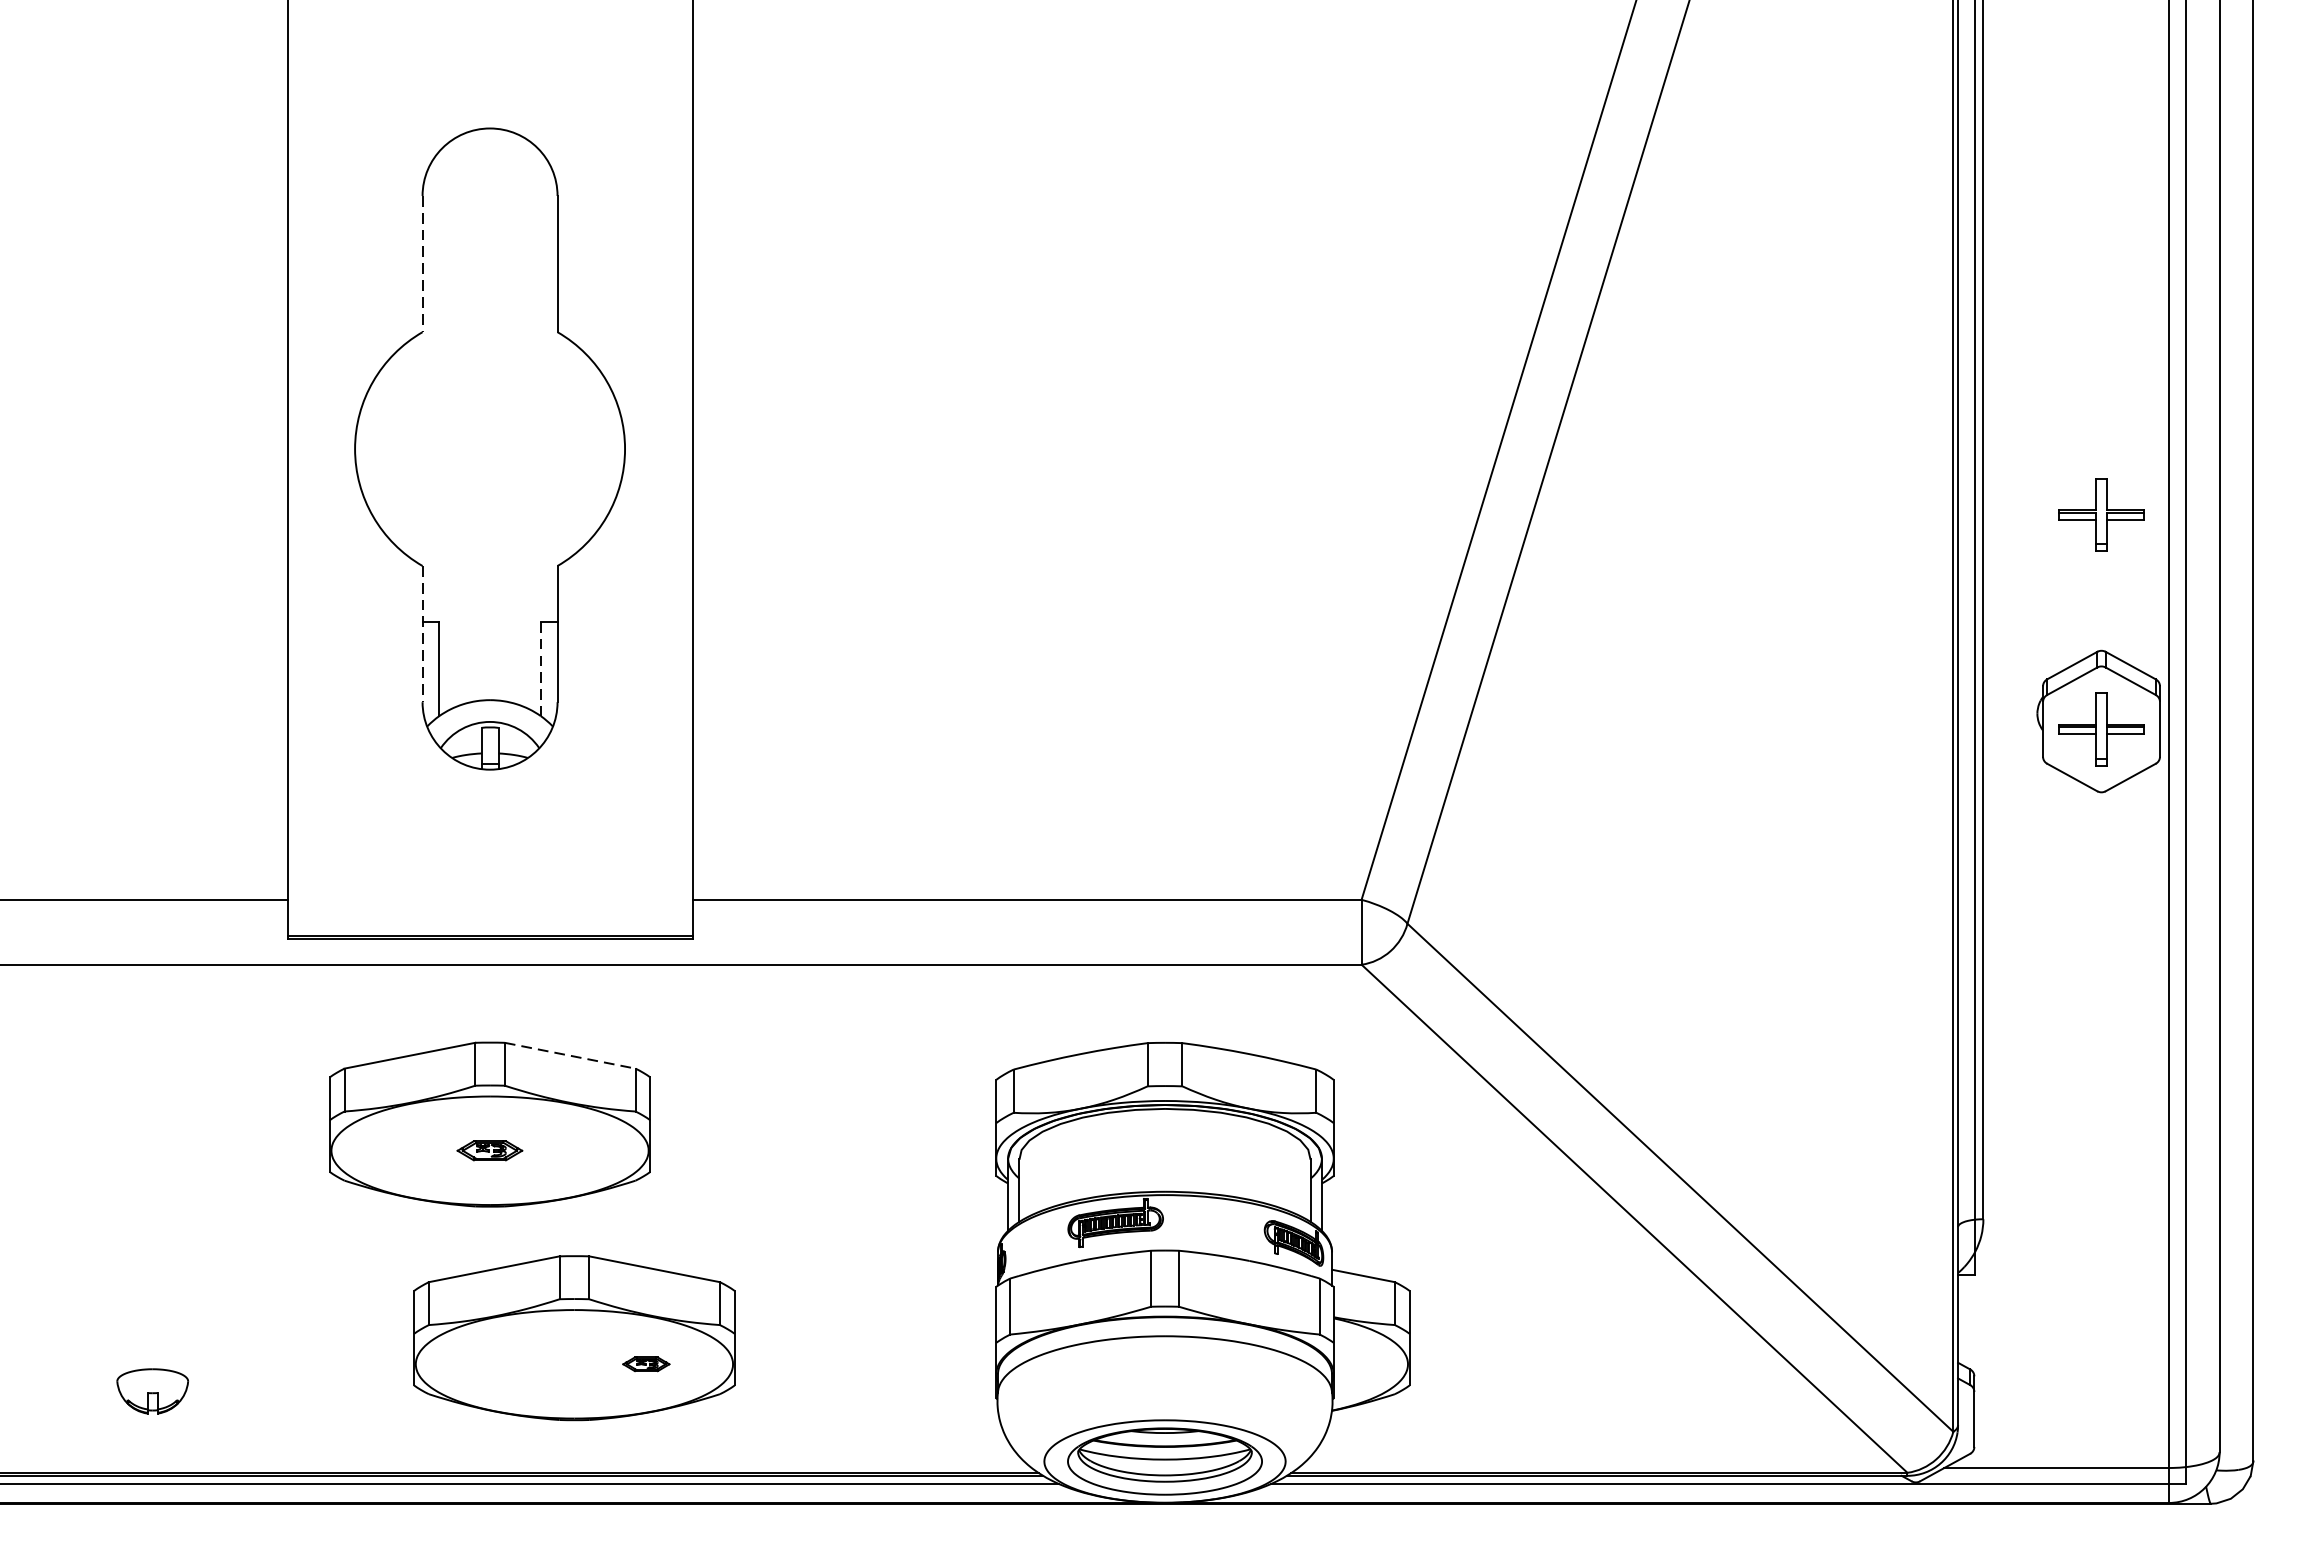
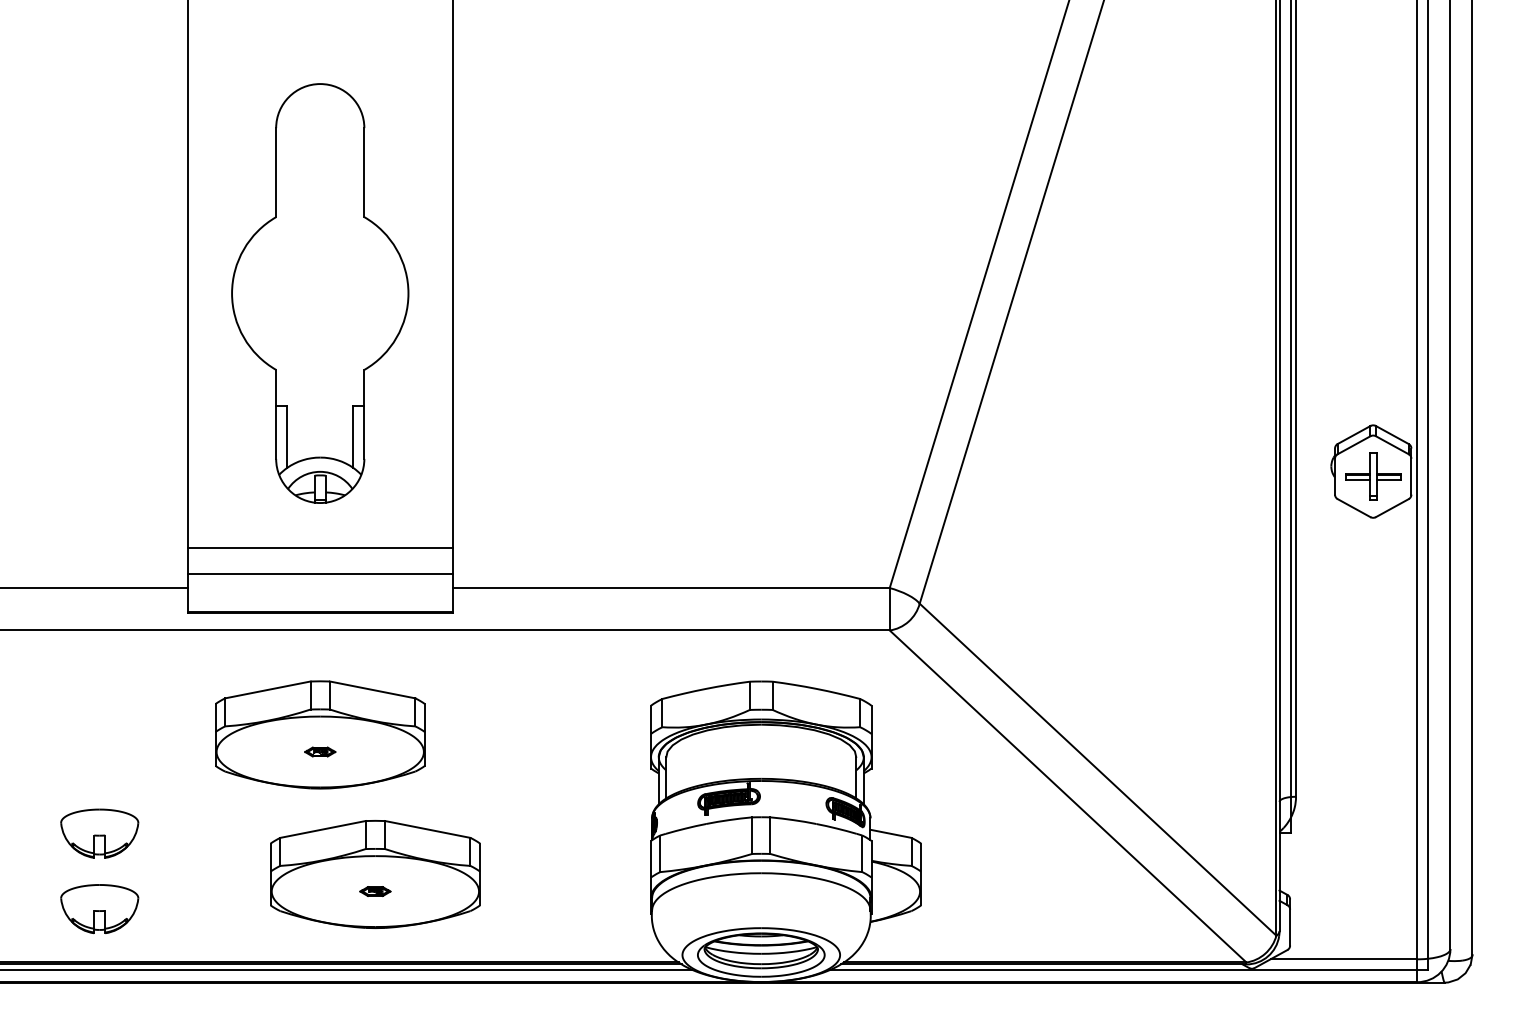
line: (423, 265) -> (276, 173), dashed -> solid
part: (2101, 514) -> (1373, 336), removed
line: (423, 634) -> (276, 414), dashed -> solid
line: (540, 669) -> (353, 437), dashed -> solid
line: (488, 839) -> (319, 548), added
line: (488, 877) -> (319, 573), added
line: (570, 1055) -> (372, 689), dashed -> solid
part: (490, 1149) -> (320, 751), size x0.71
part: (152, 1275) -> (99, 833), added
part: (646, 1364) -> (375, 891), moved
part: (152, 1391) -> (99, 909), size x1.67

